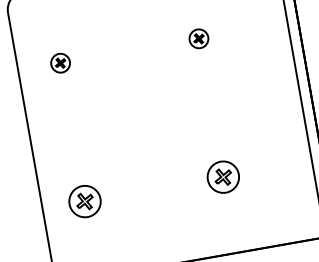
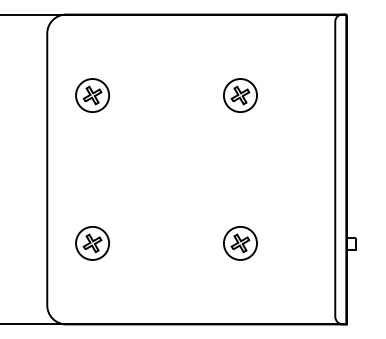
part: (198, 38) -> (240, 95), size x1.67
part: (60, 63) -> (92, 95), size x1.67

